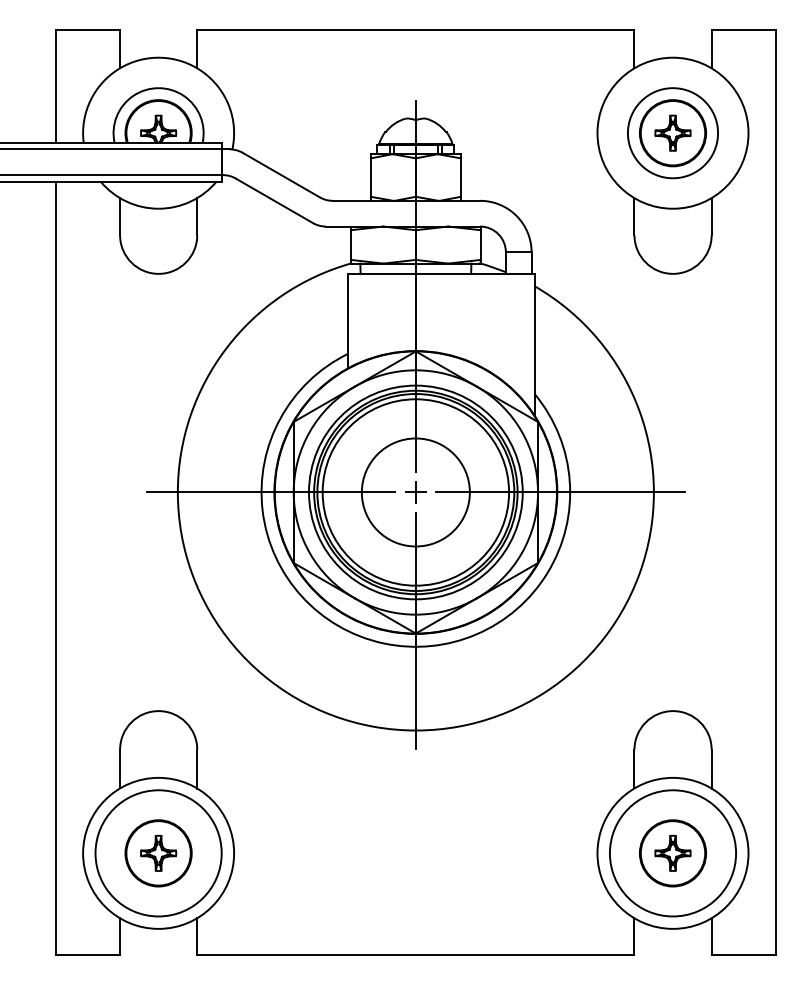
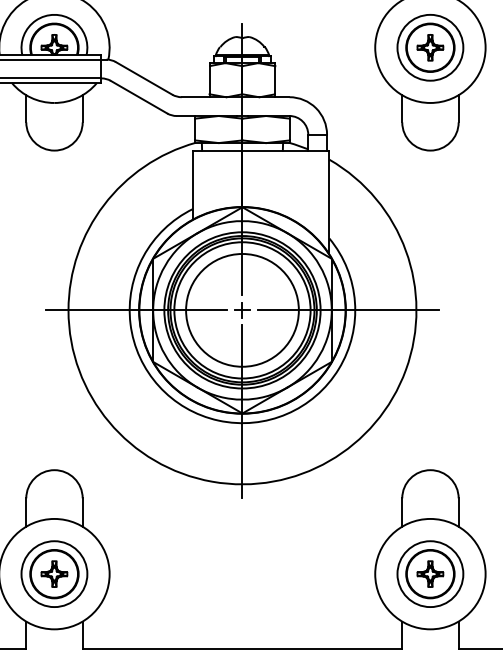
circle: (415, 492) -> (242, 310), size x1.43
circle: (158, 853) -> (54, 574), size x0.71
circle: (672, 853) -> (430, 574), size x0.71

